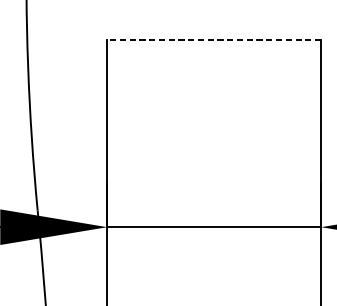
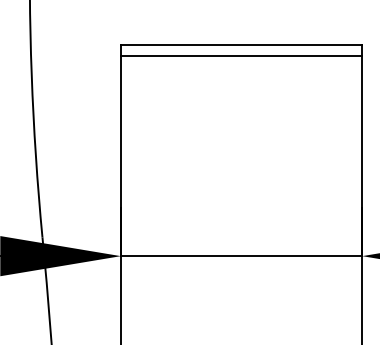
line: (214, 39) -> (241, 44), dashed -> solid
line: (214, 49) -> (241, 55), added

